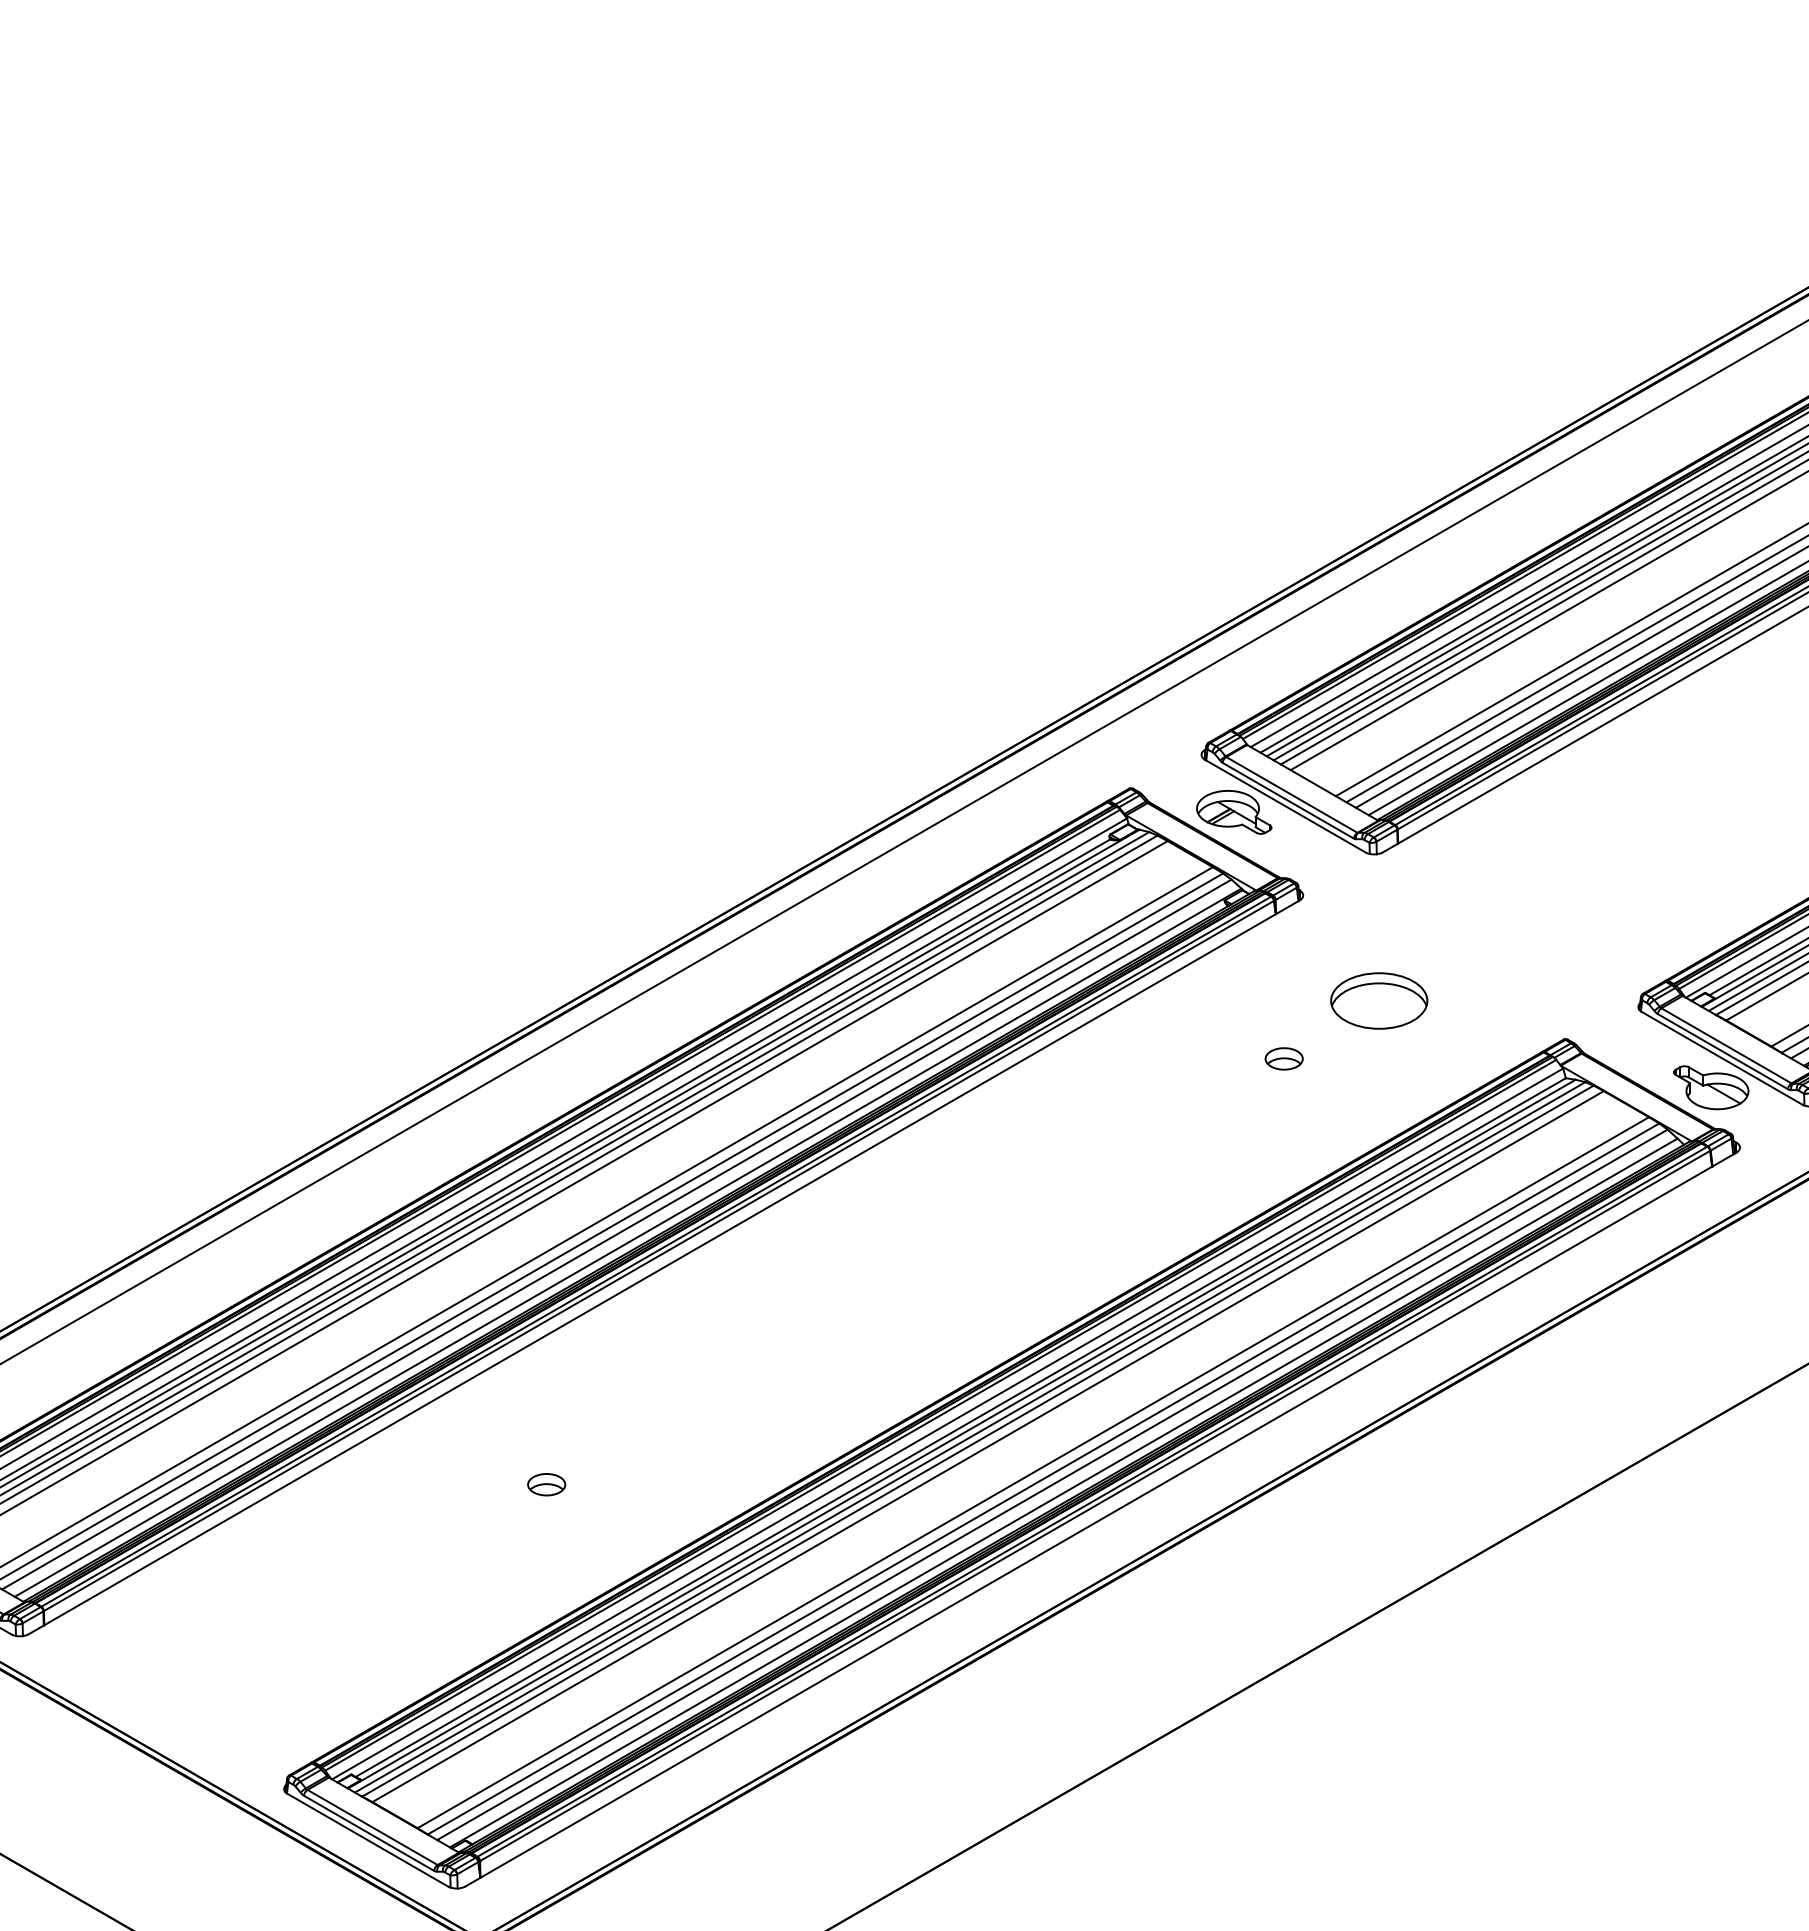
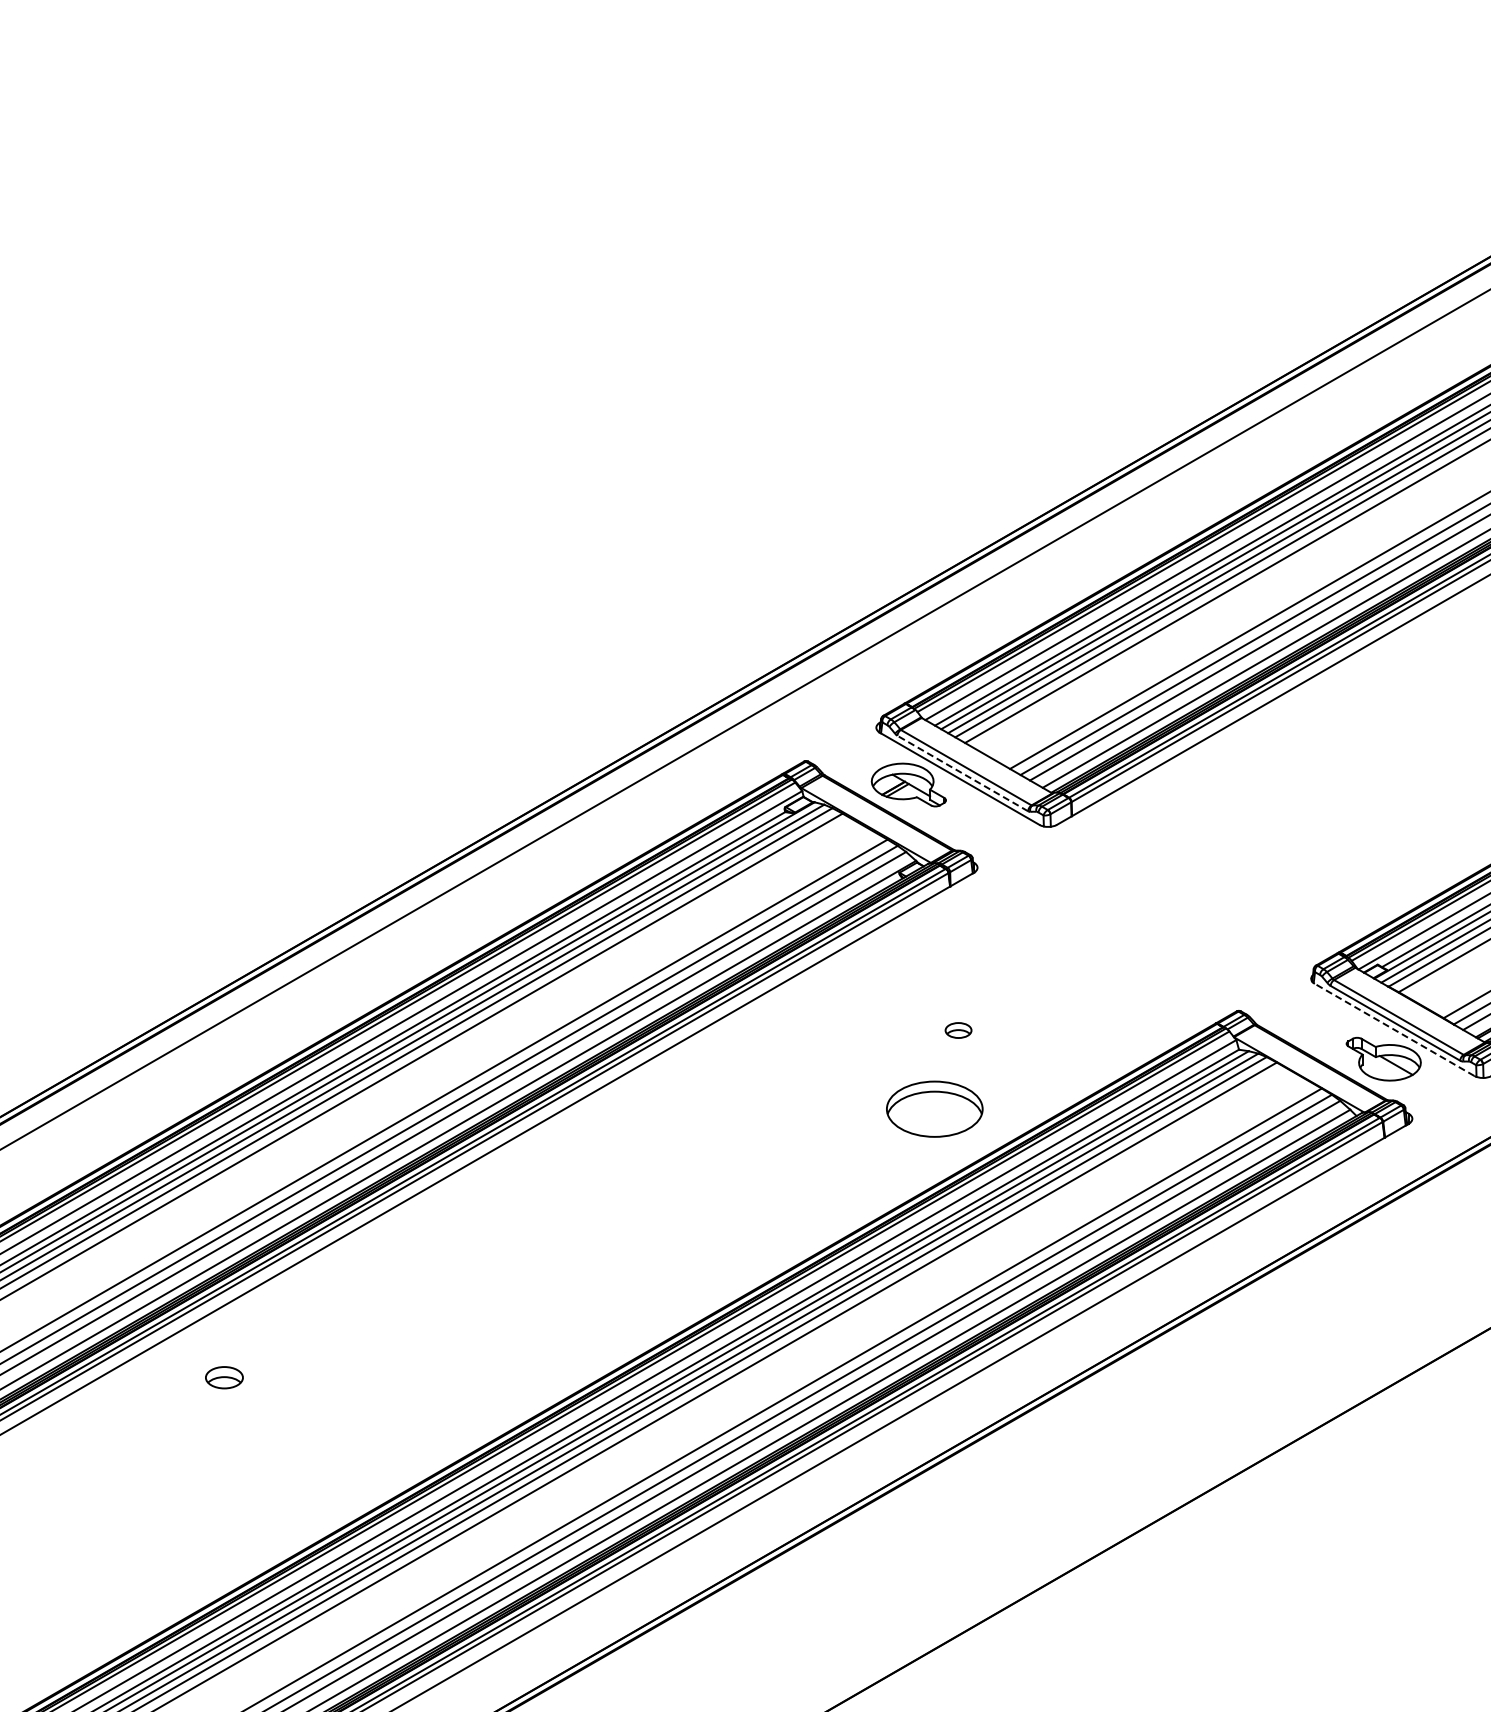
line: (1288, 800) -> (962, 773), solid -> dashed
part: (1379, 1000) -> (935, 1108), moved
part: (1283, 1058) -> (957, 1030), size x0.7
line: (1722, 1058) -> (1394, 1030), solid -> dashed
part: (546, 1484) -> (224, 1377), moved

